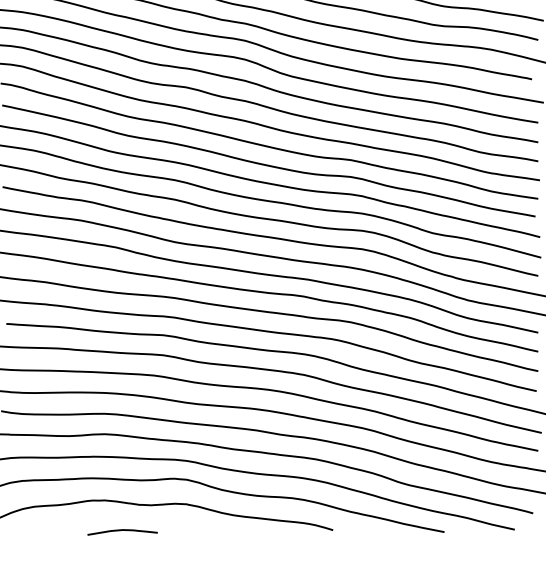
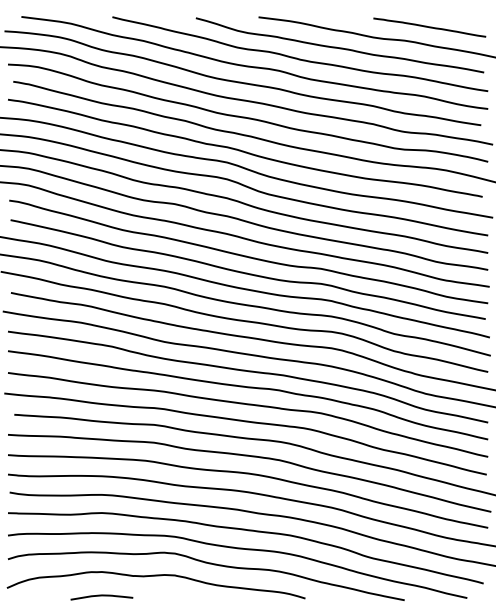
curve: (122, 531) -> (101, 596), moved

